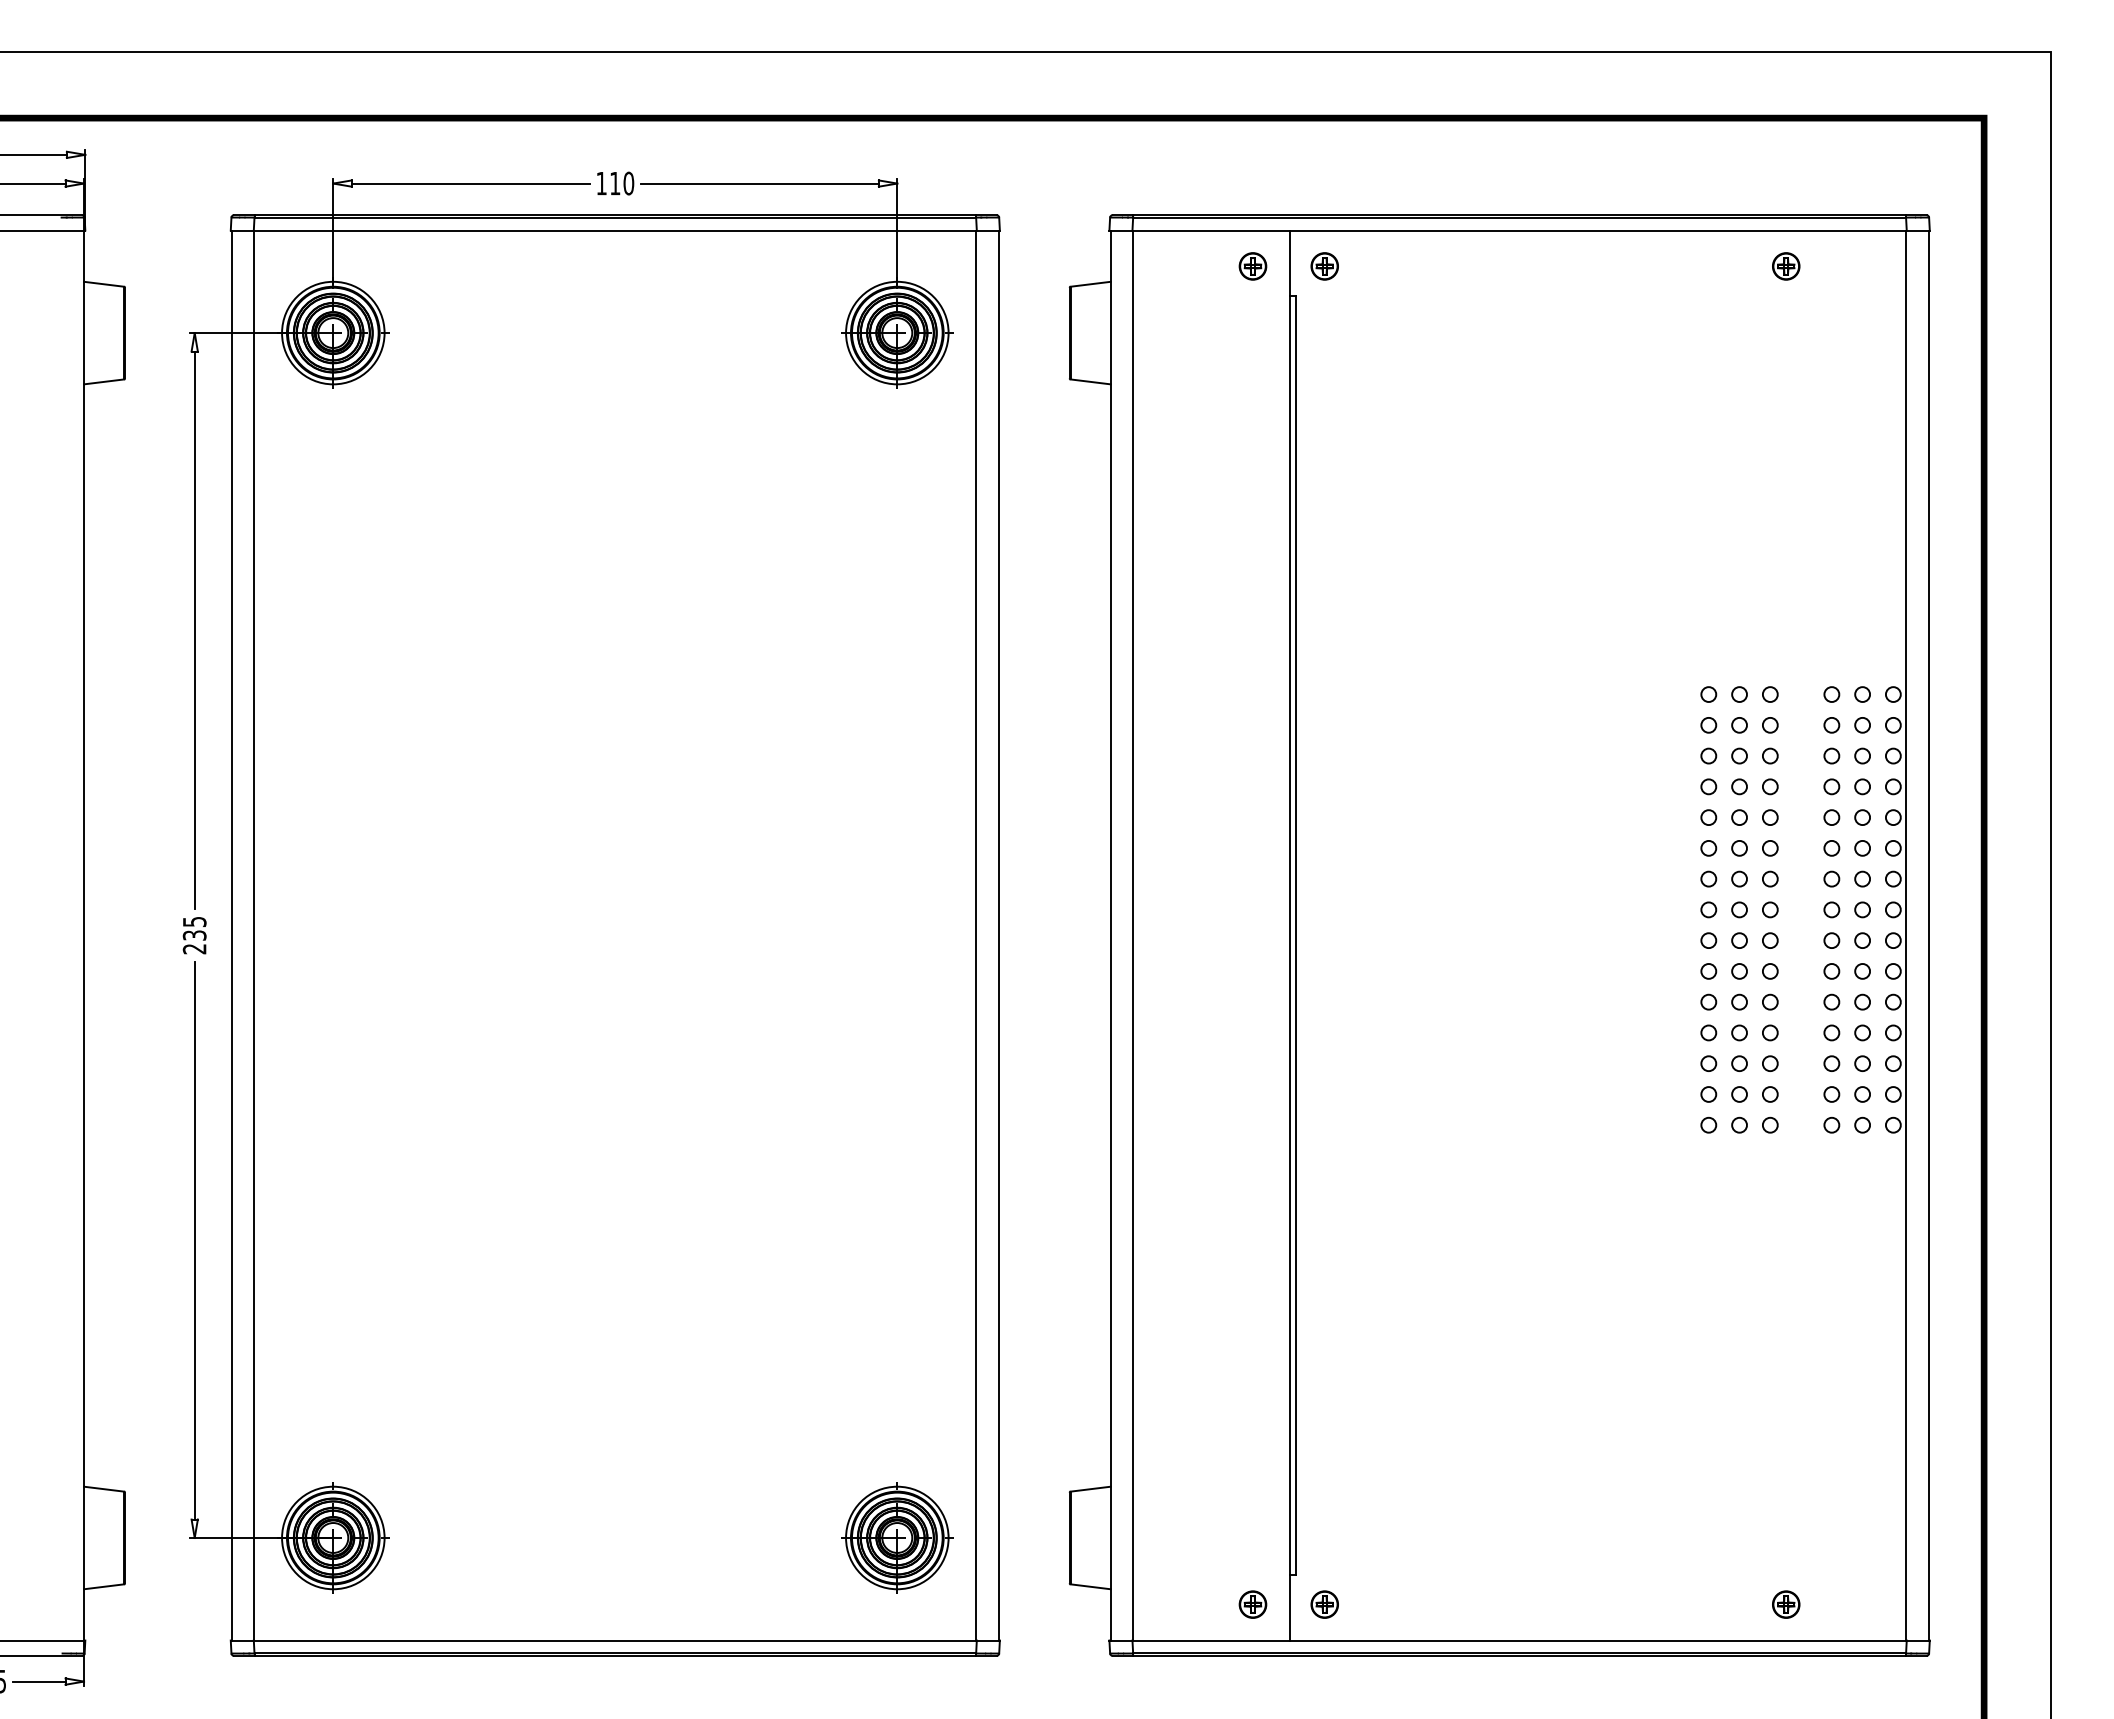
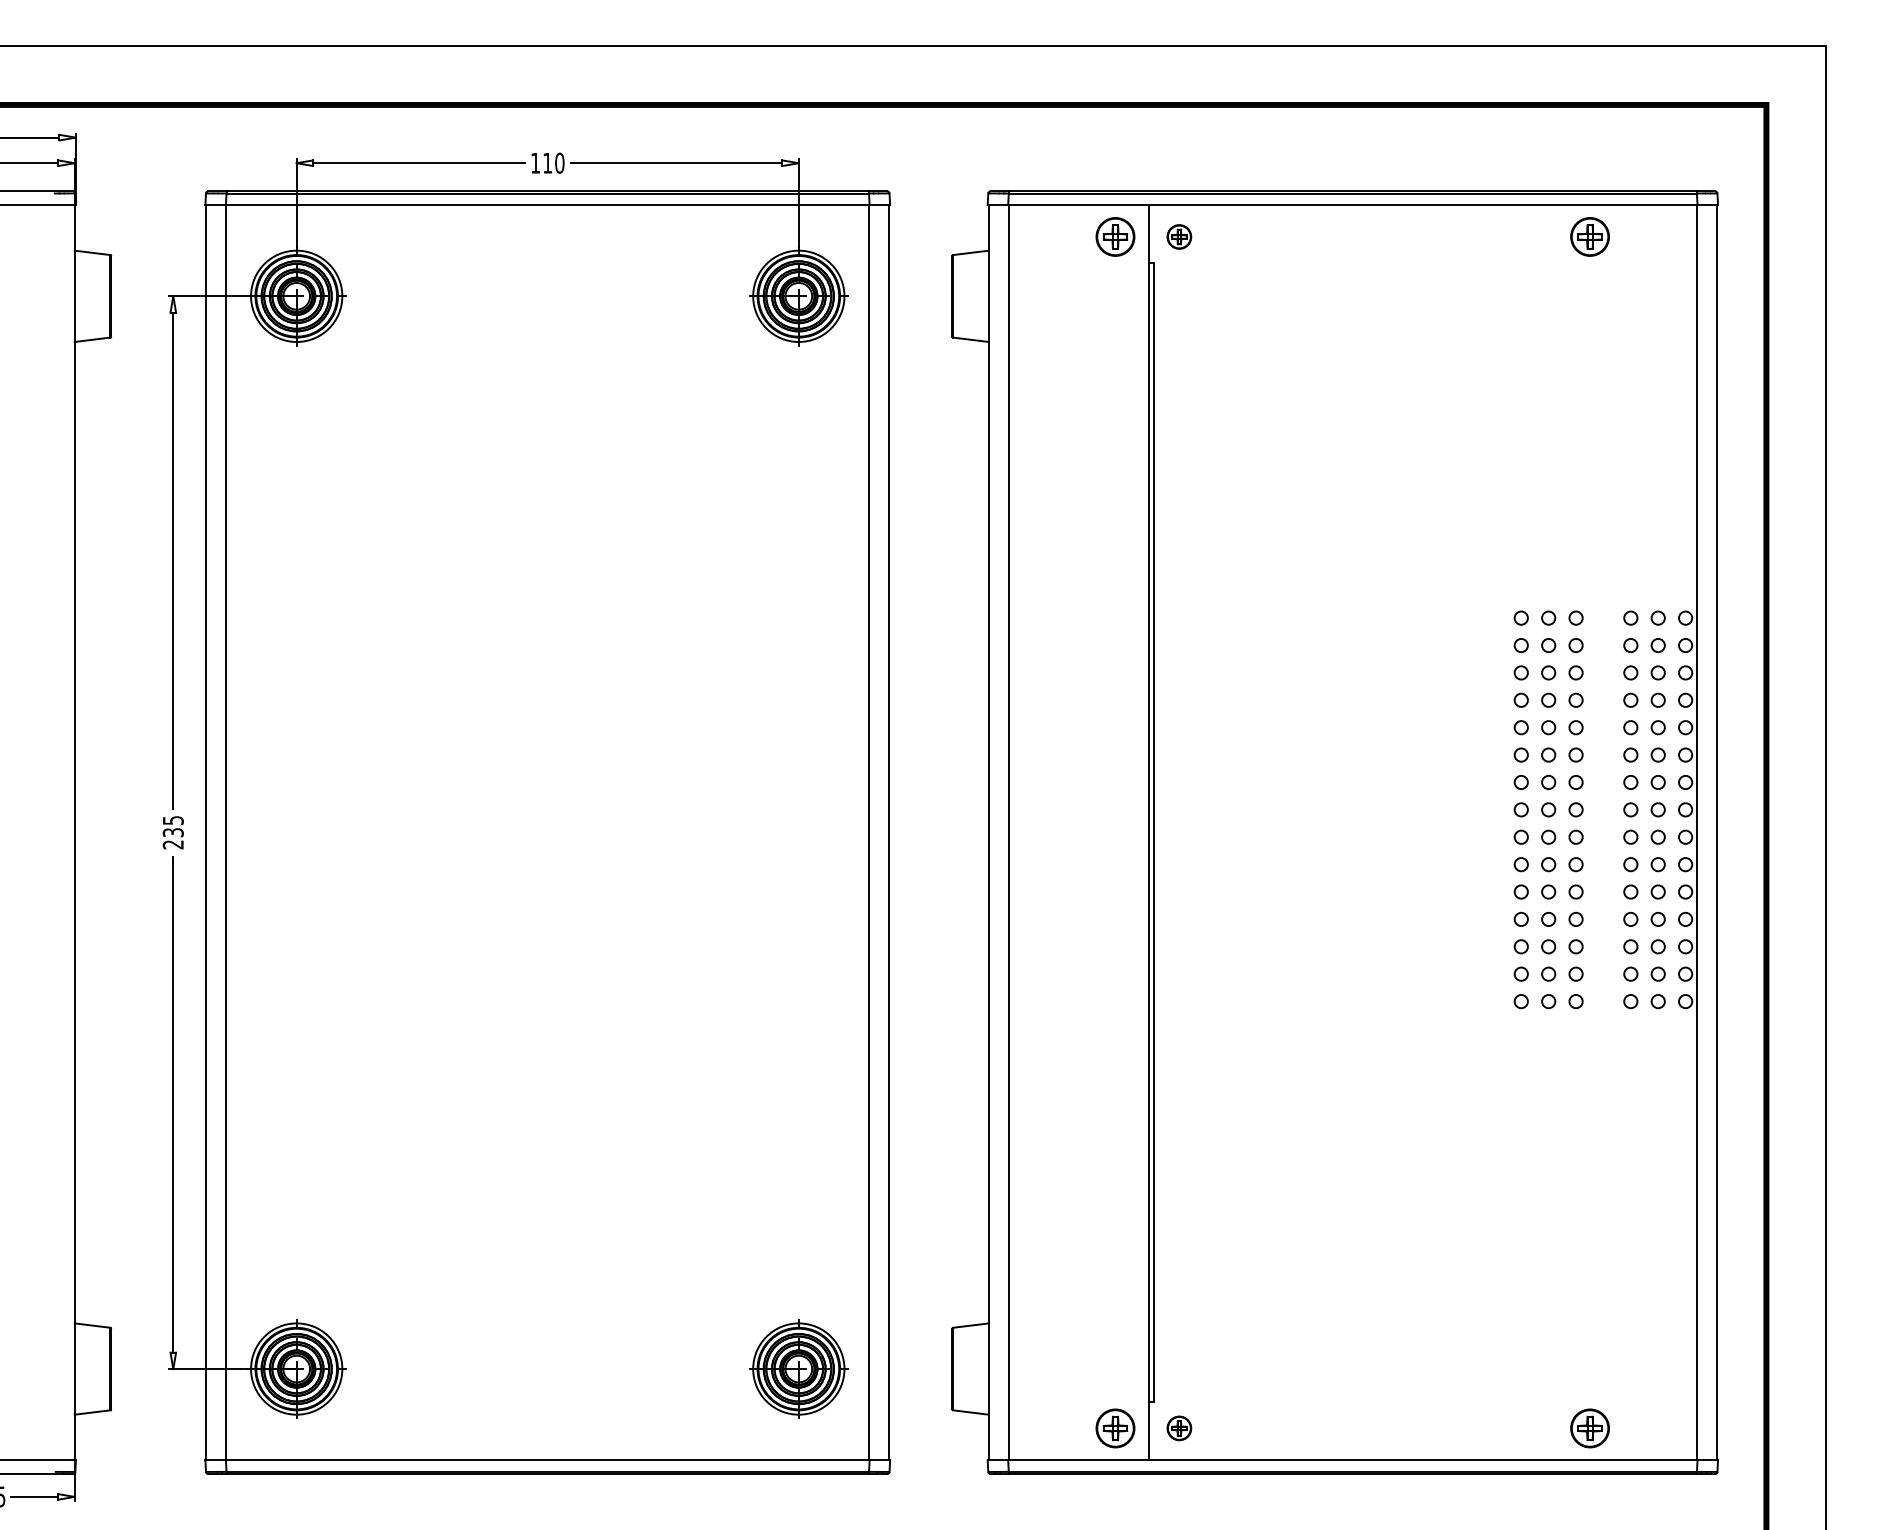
part: (1252, 266) -> (1115, 237), size x1.6
part: (1786, 266) -> (1590, 237), size x1.6
part: (1252, 1604) -> (1115, 1428), size x1.6
part: (1786, 1604) -> (1590, 1428), size x1.6

